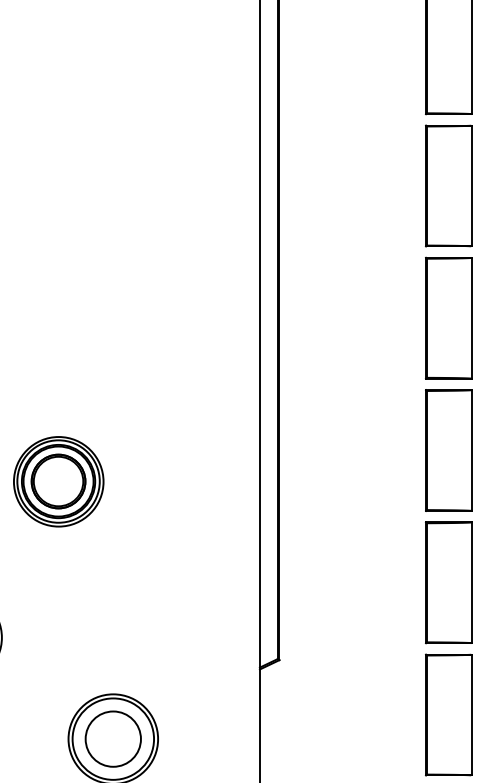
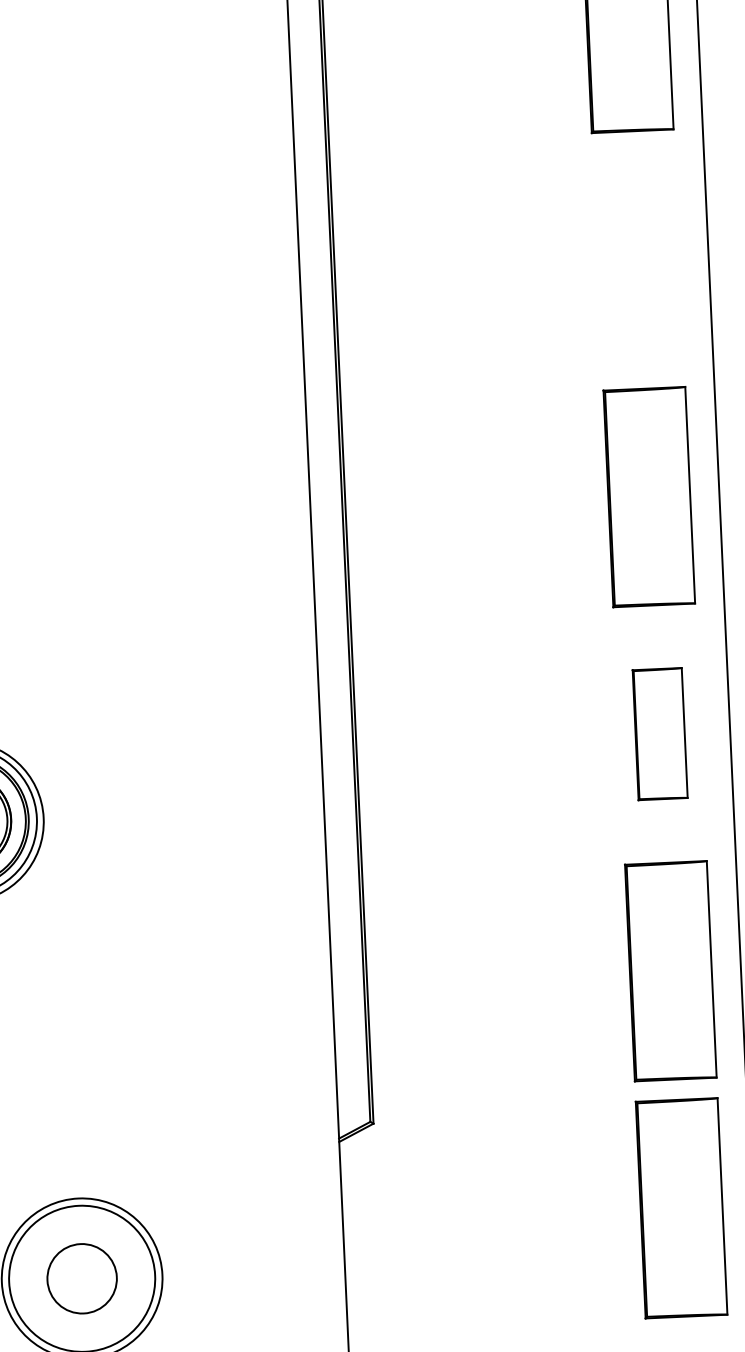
part: (448, 185) -> (637, 259), removed
part: (448, 450) -> (659, 734), size x0.6
circle: (112, 738) -> (80, 1277), size x0.7

